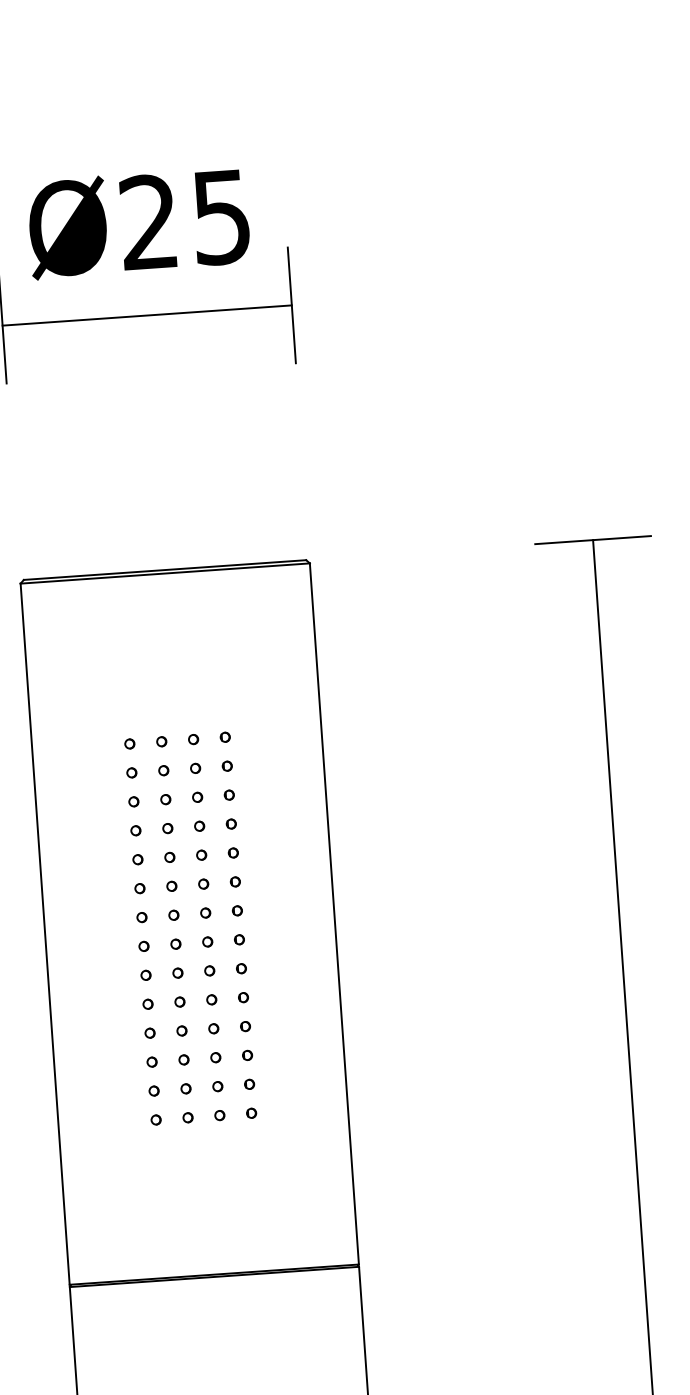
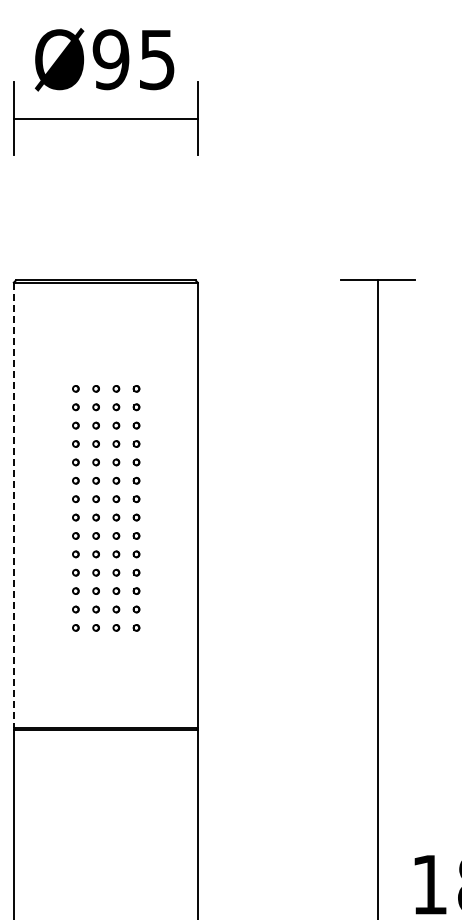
text: (148, 222) -> (110, 59), Ø25 -> Ø95
line: (44, 934) -> (13, 505), solid -> dashed

